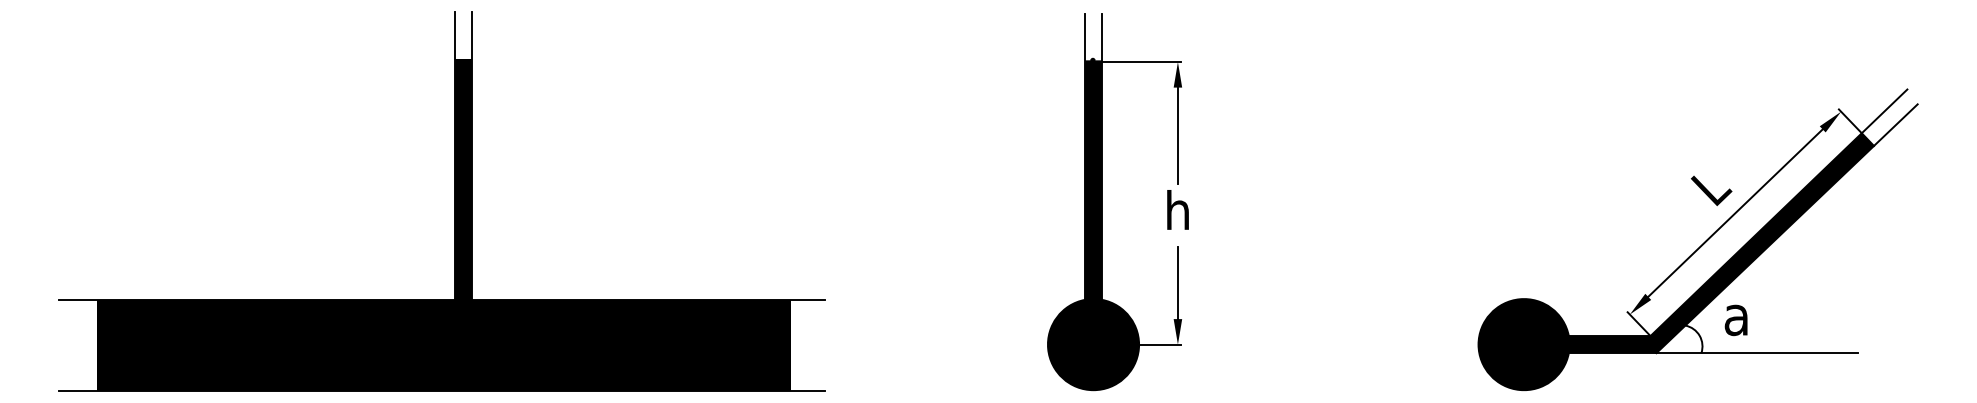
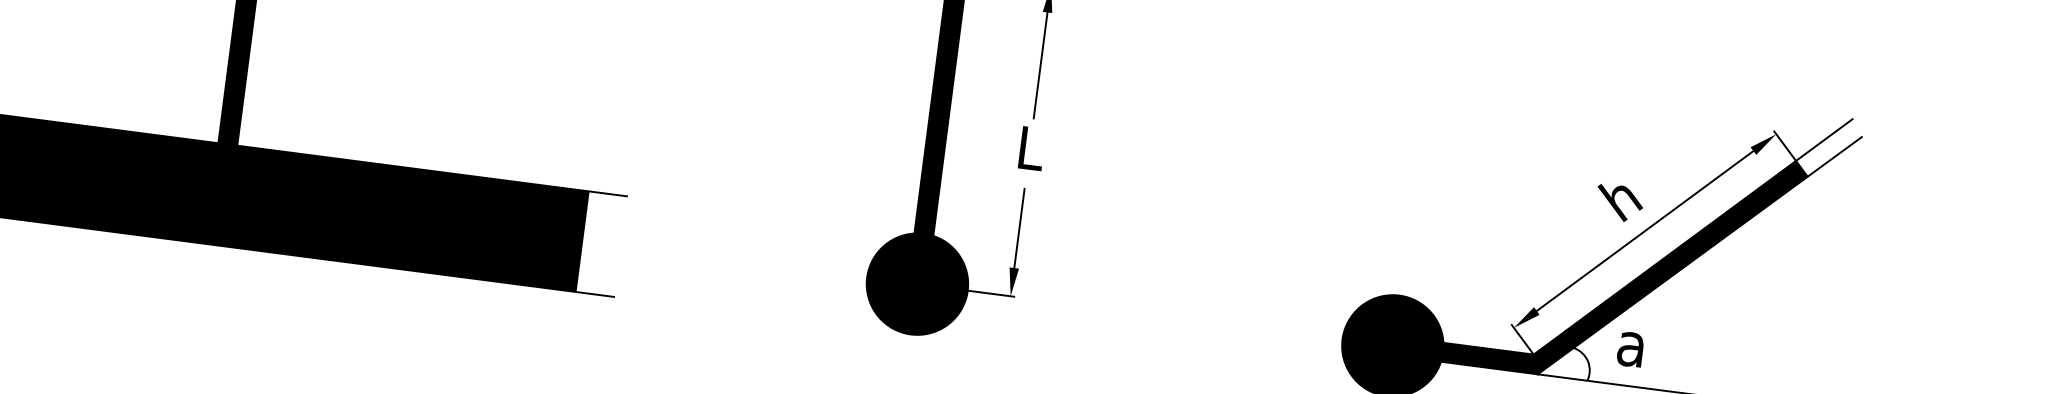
text: (1710, 191) -> (1620, 203), L -> h
text: (1178, 209) -> (1030, 147), h -> L

